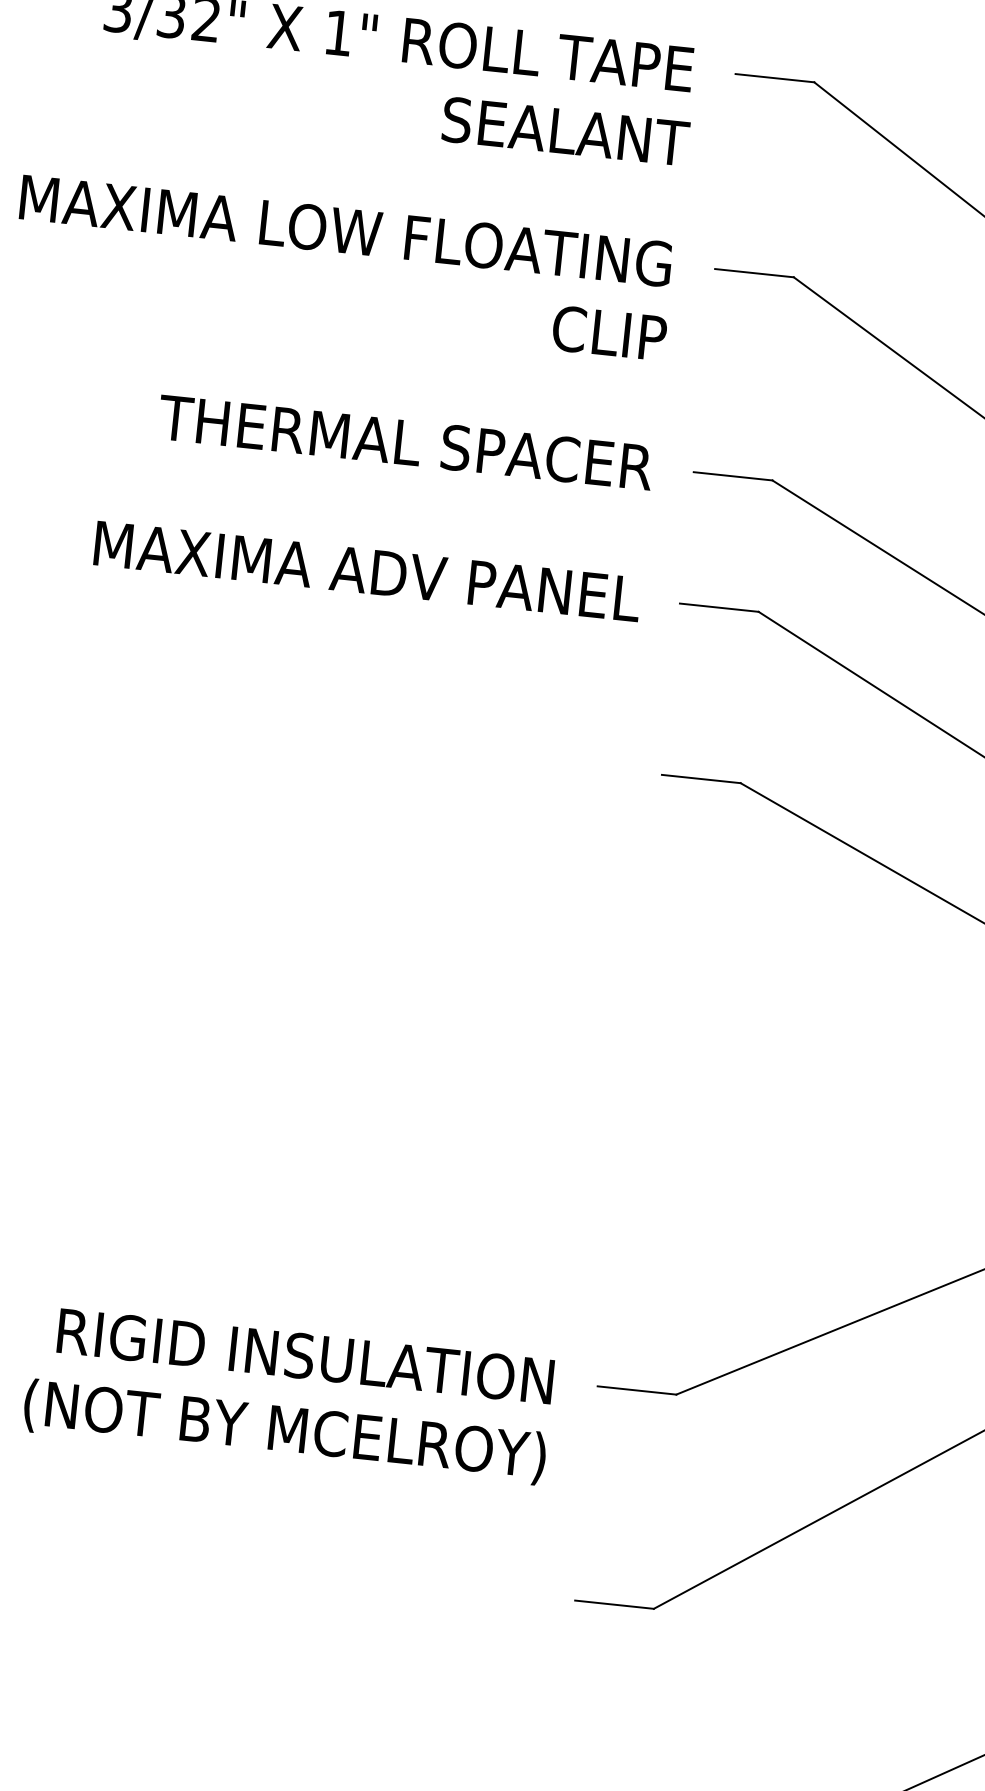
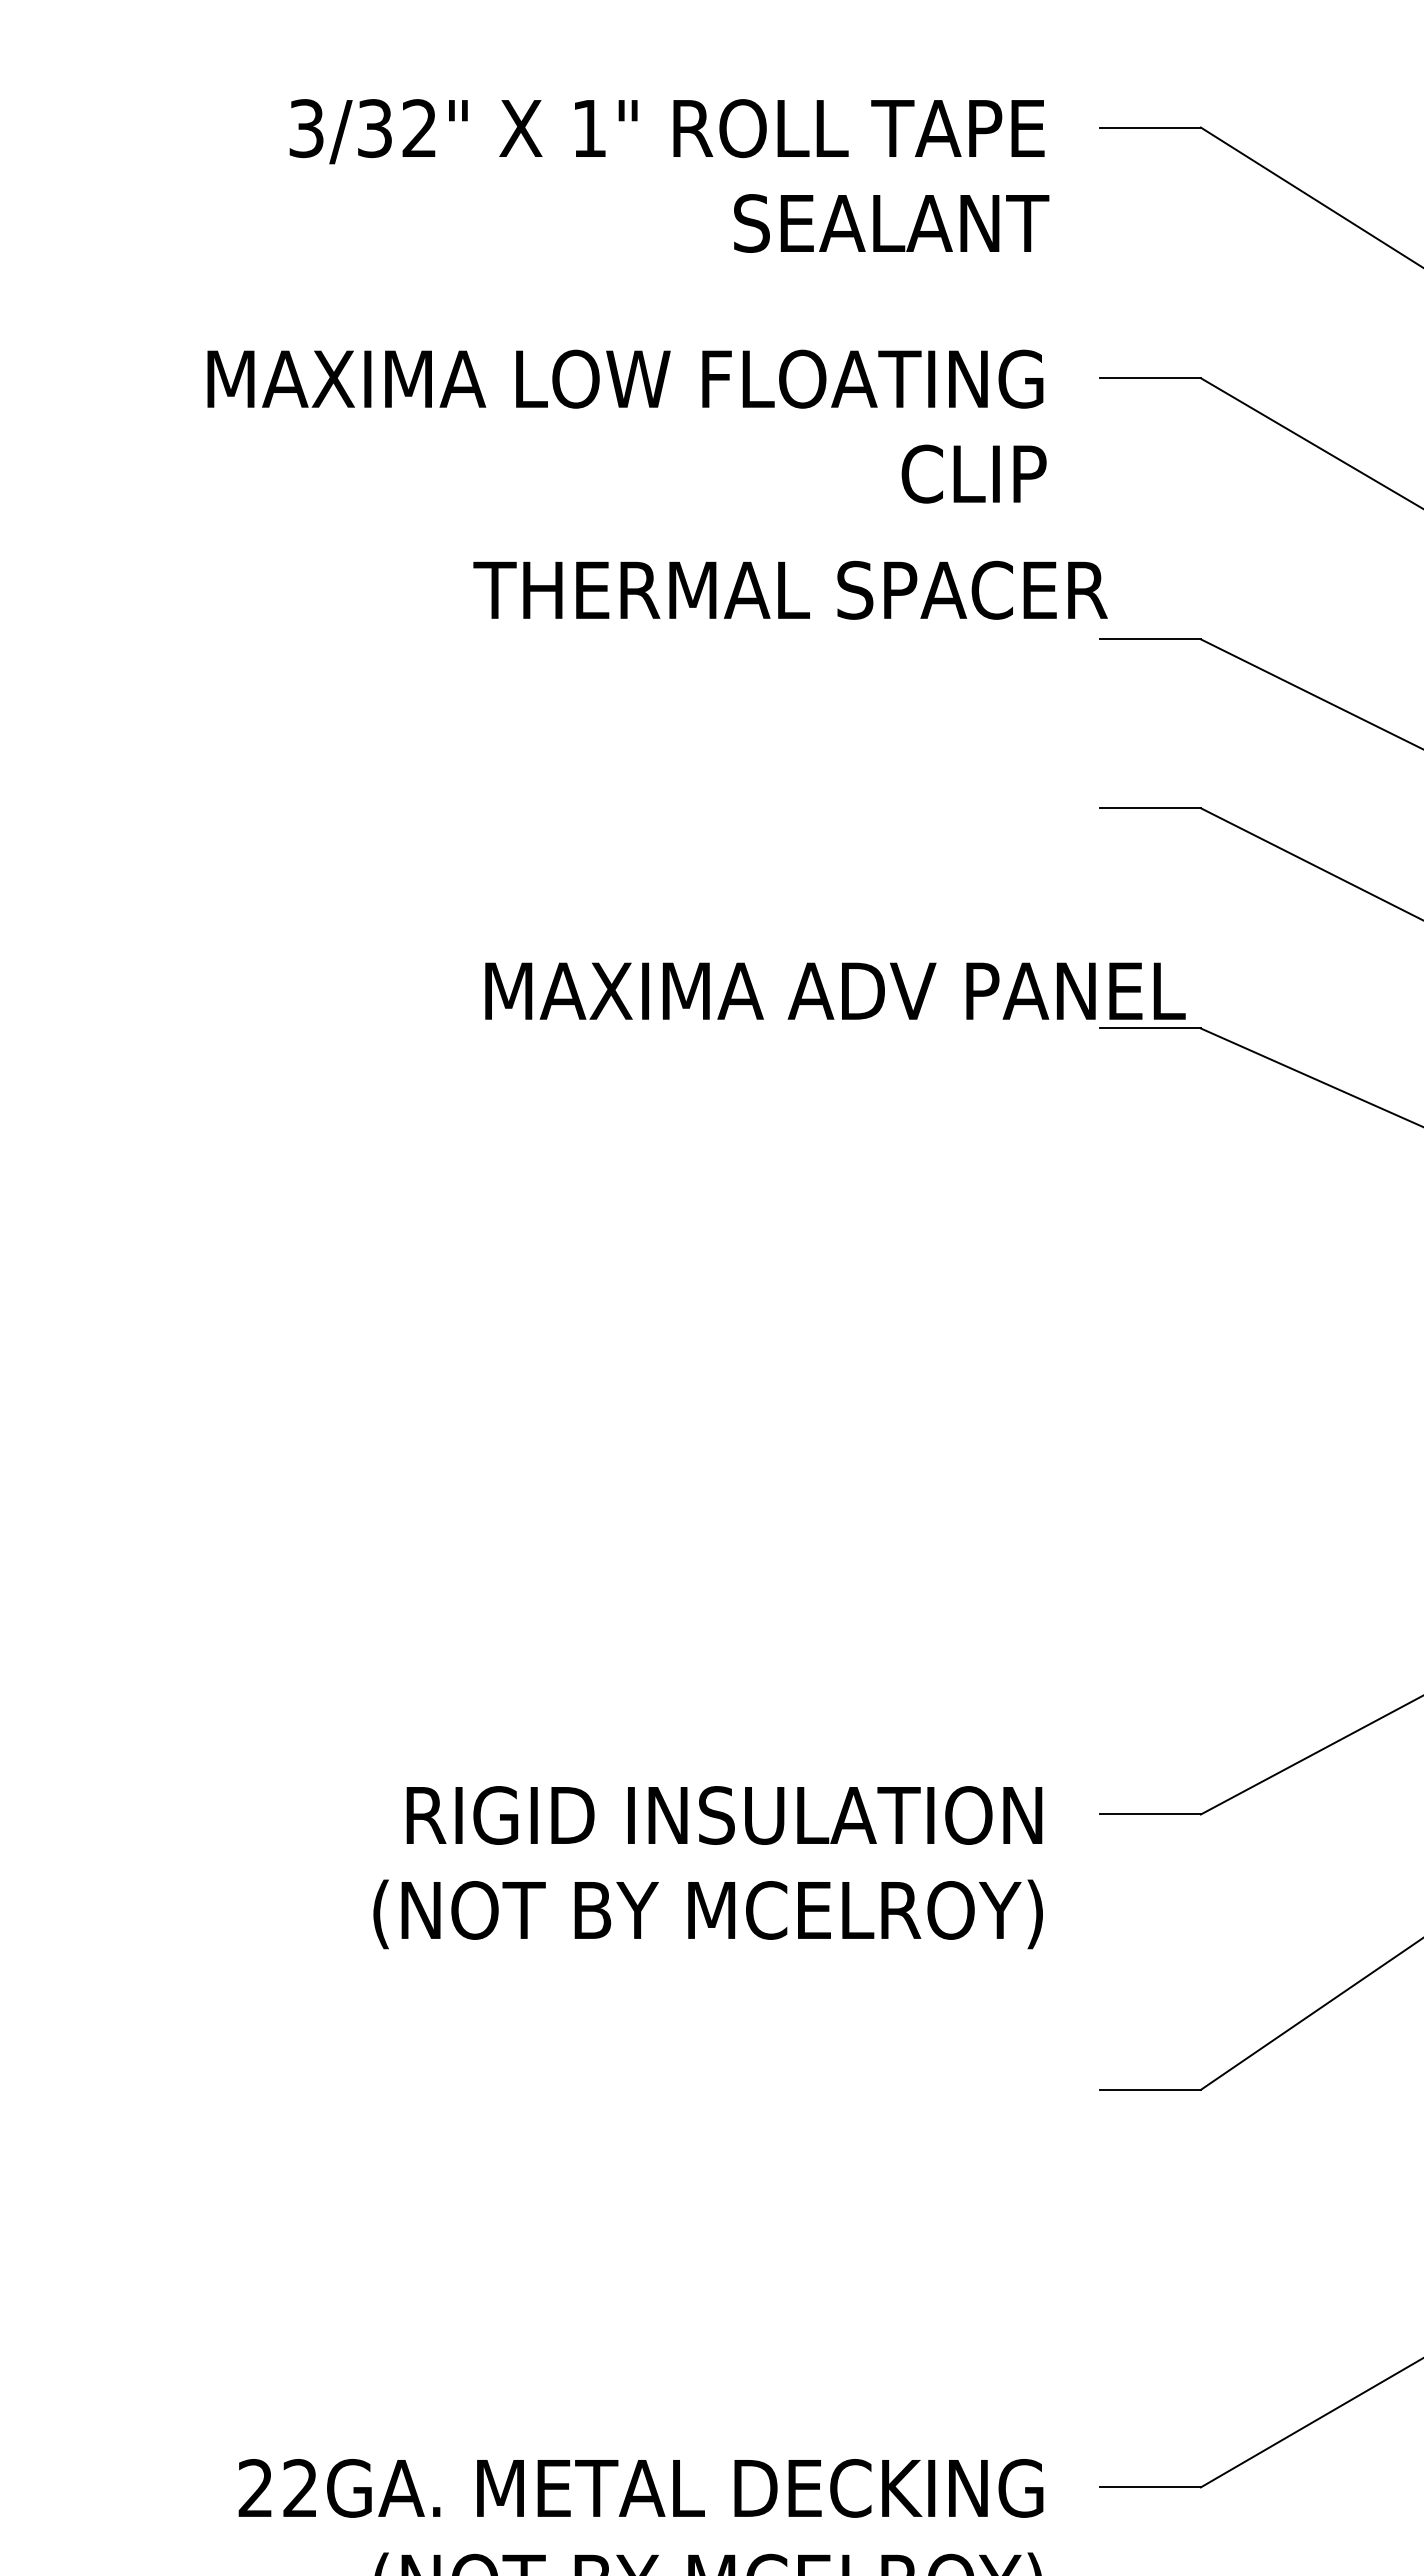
text: (405, 442) -> (790, 589), moved
text: (367, 570) -> (835, 990), moved

